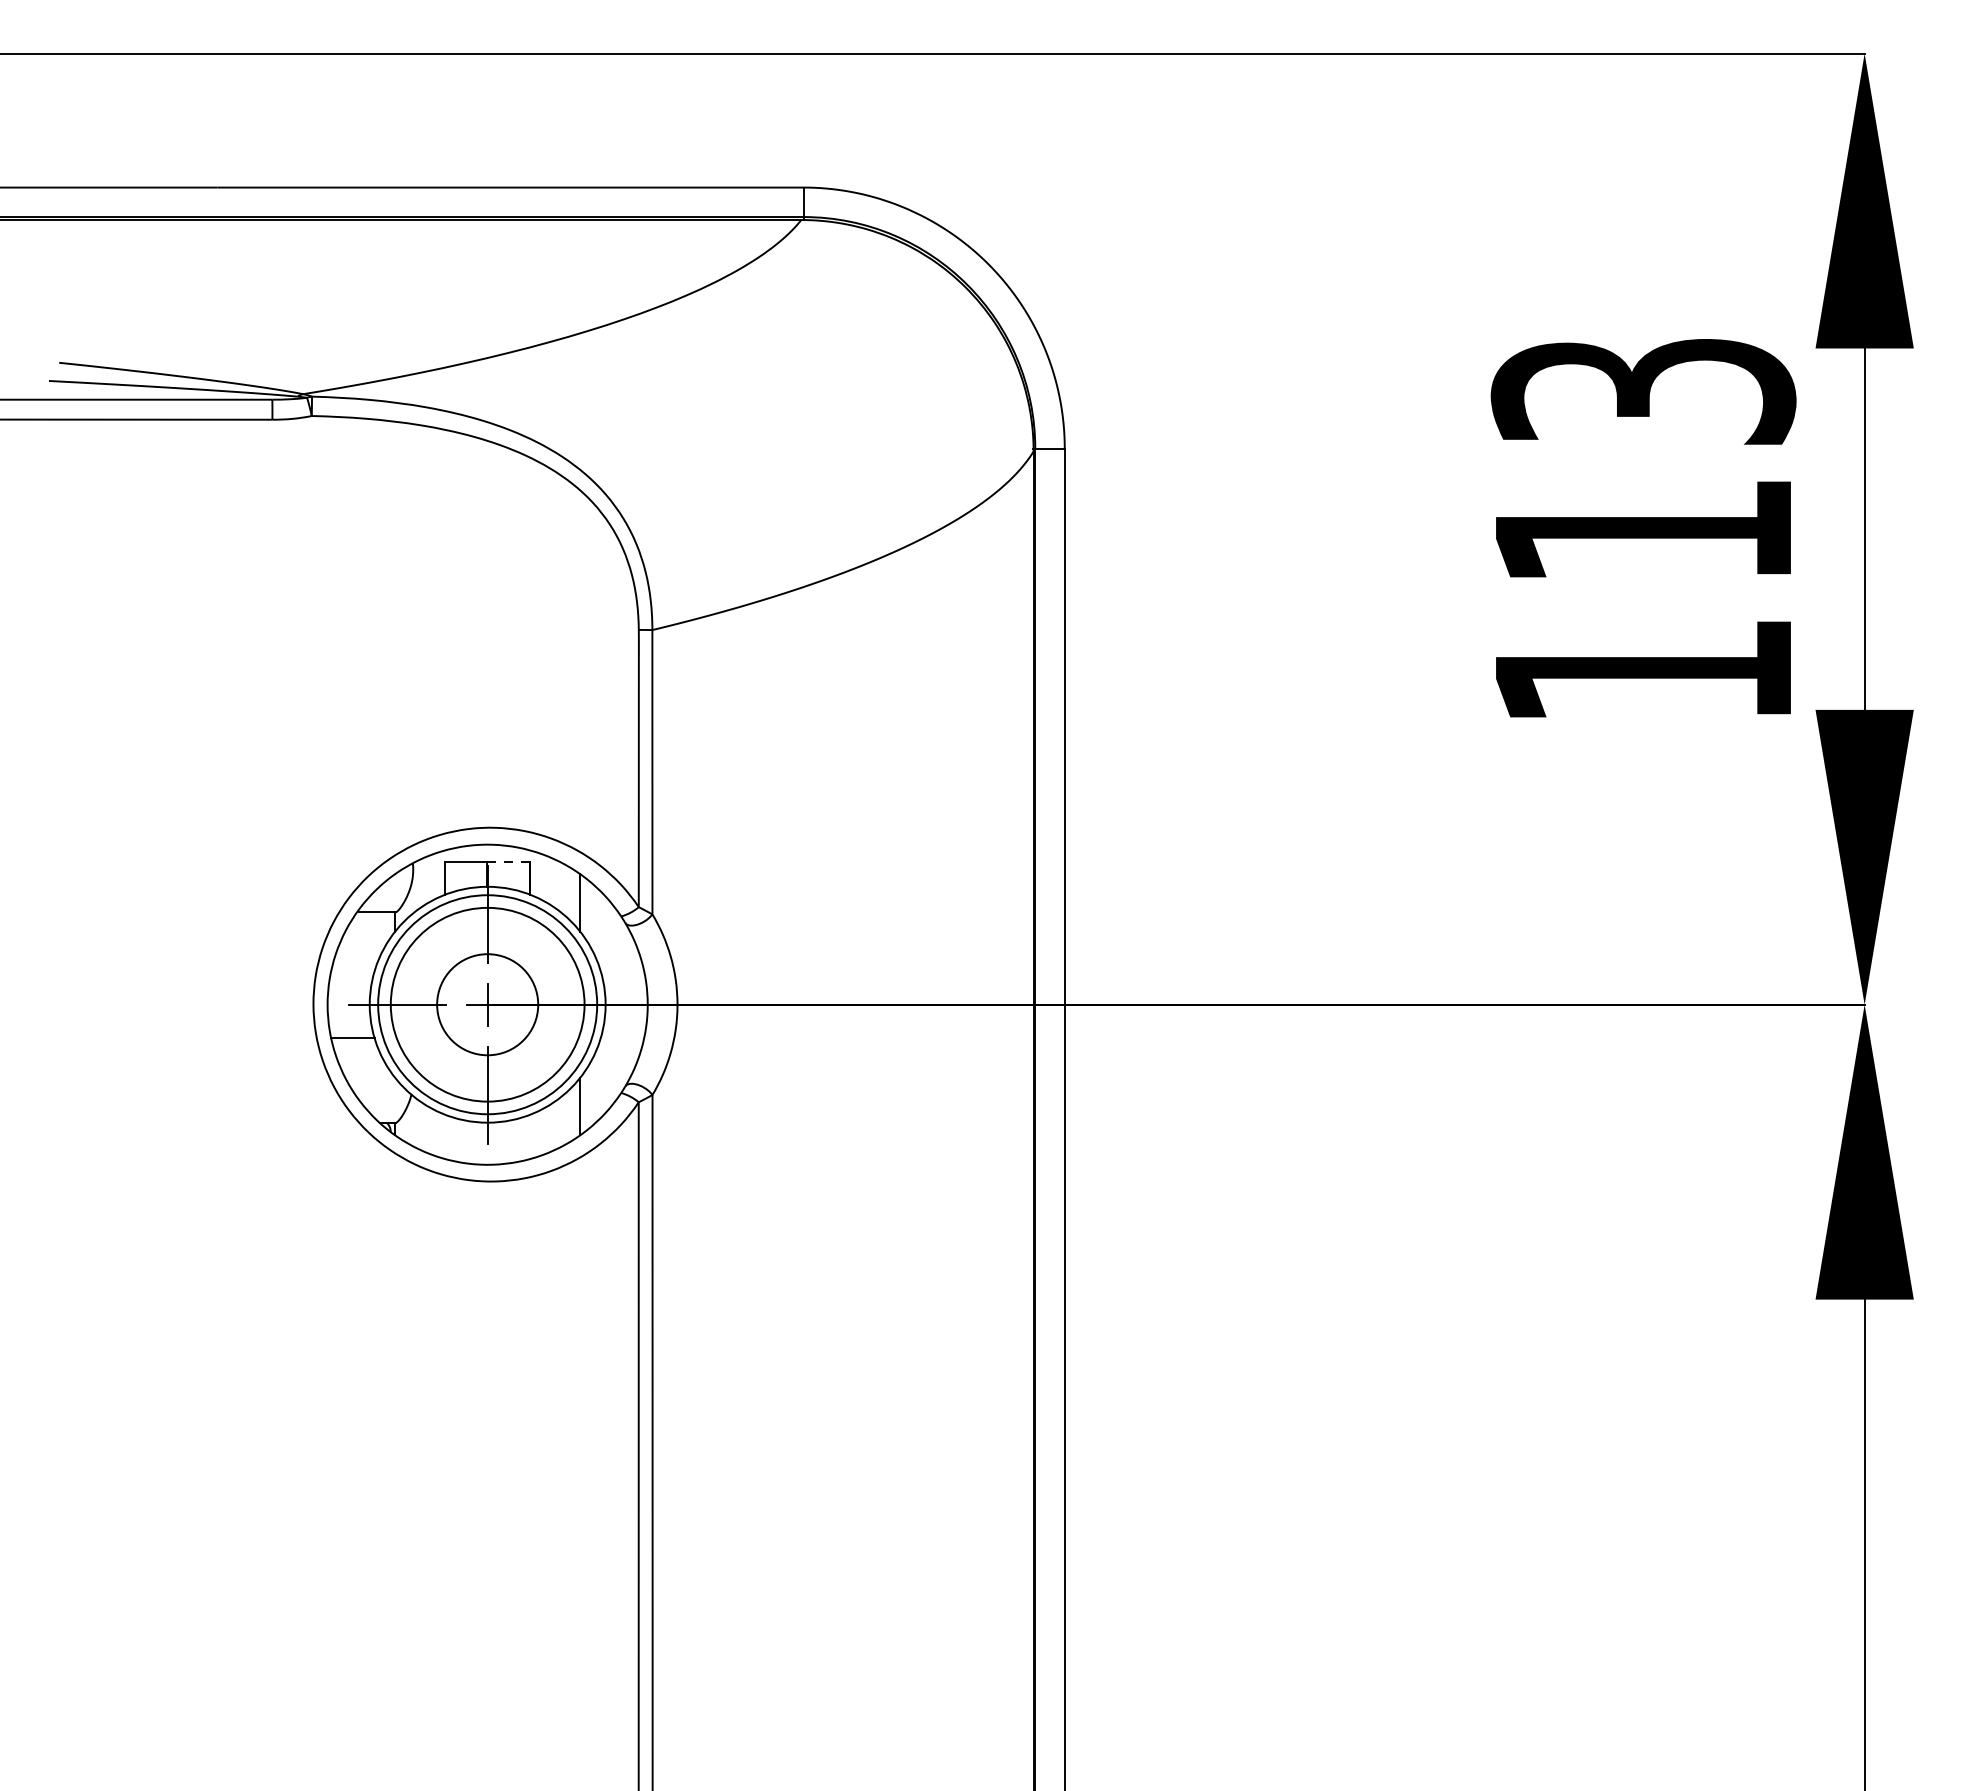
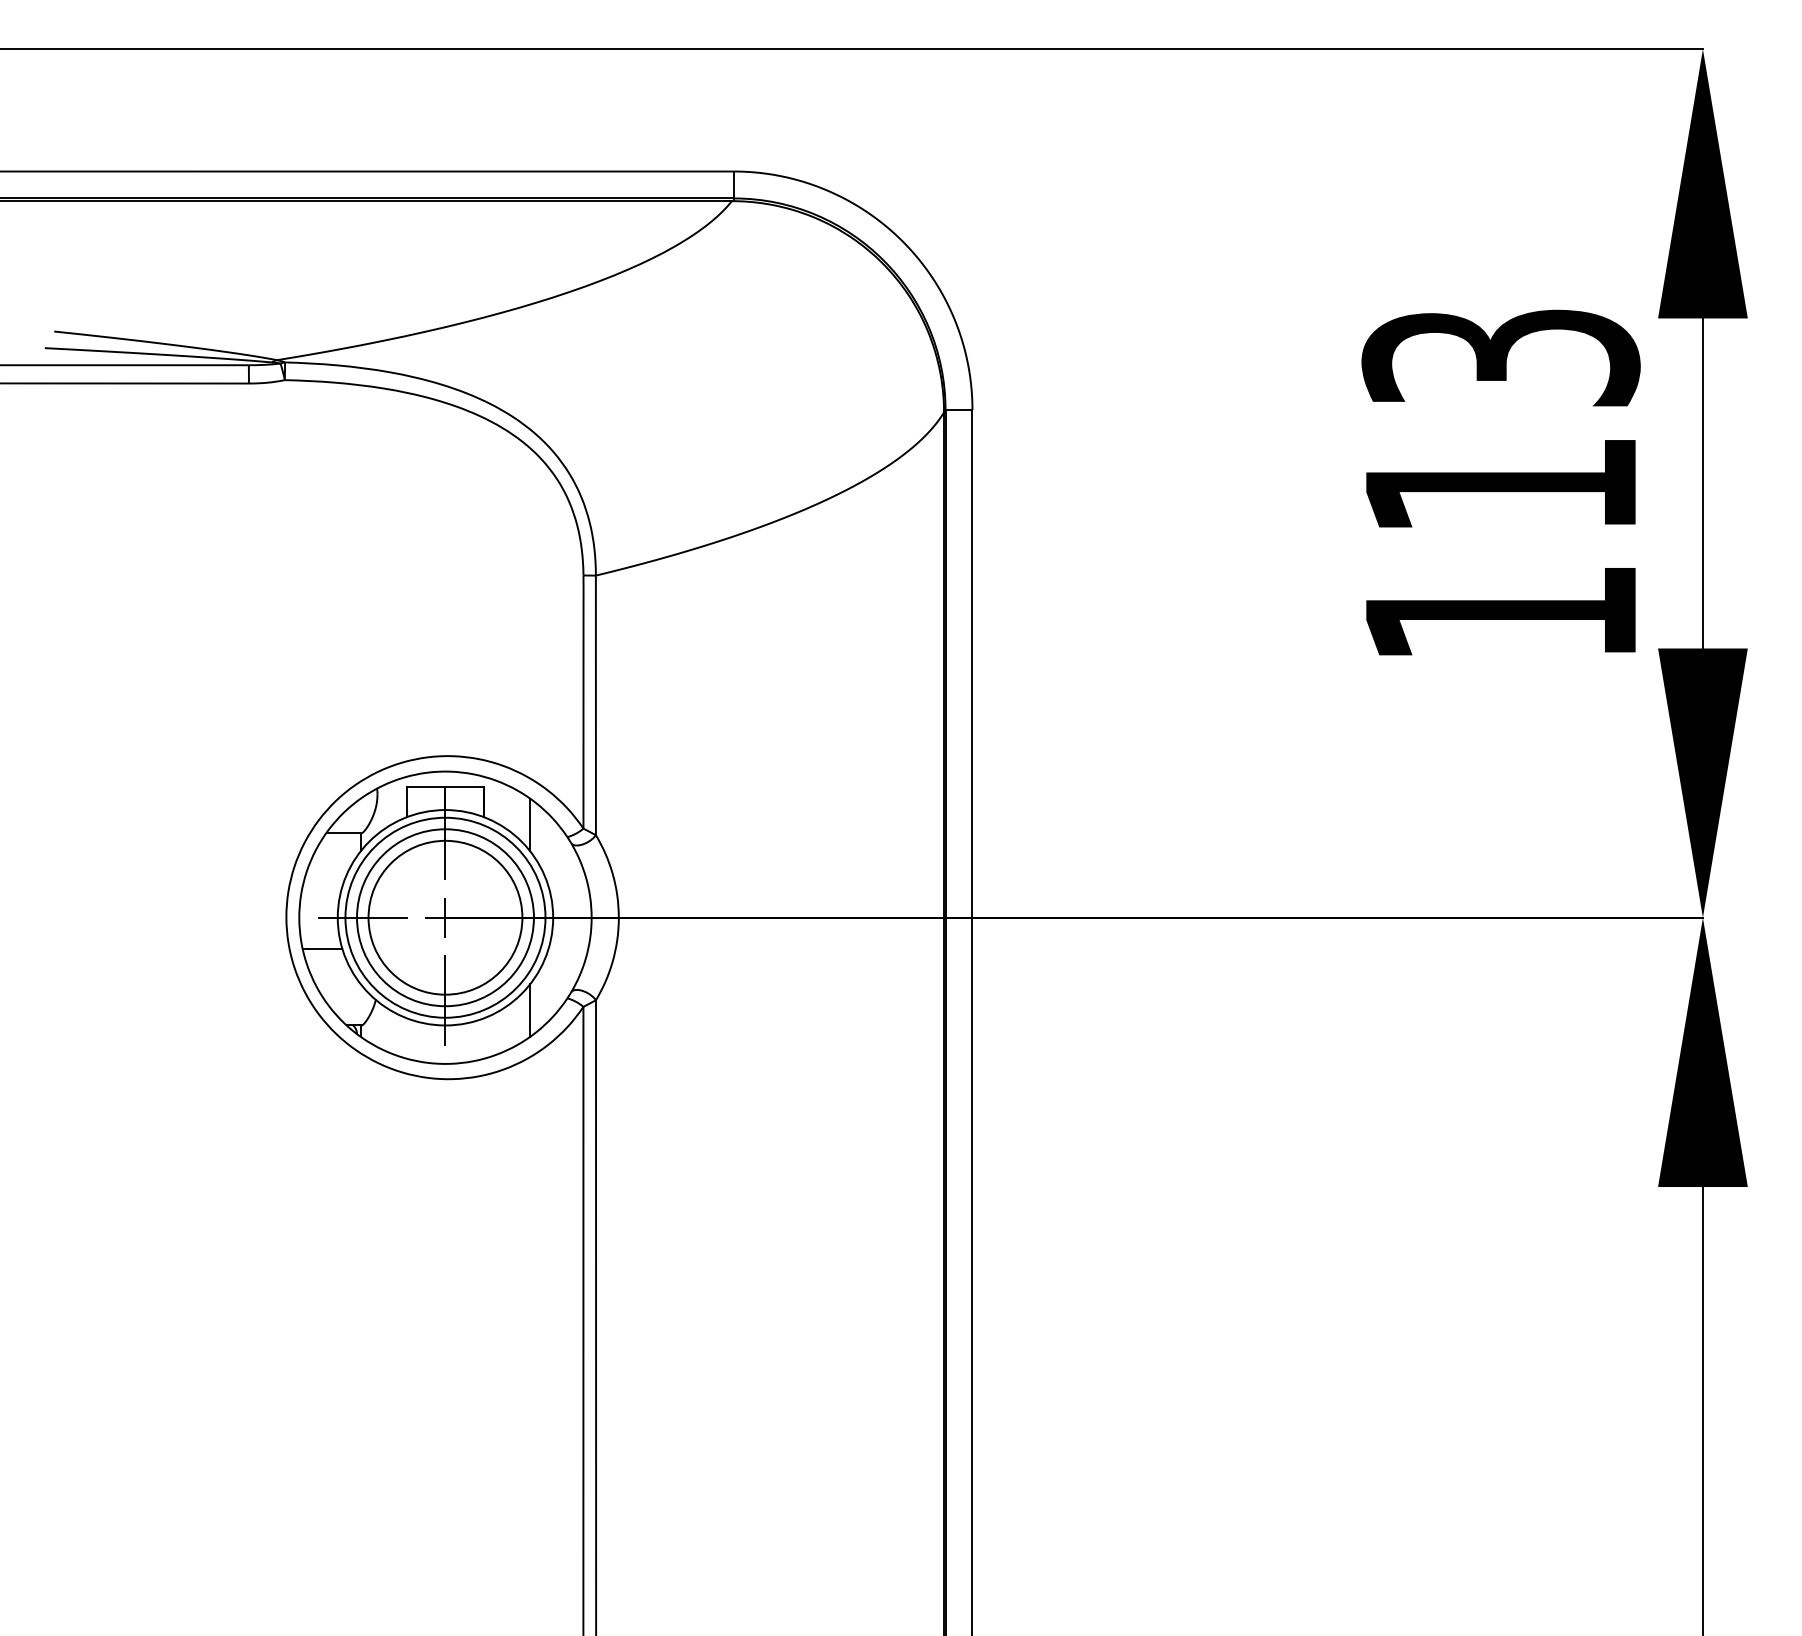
line: (509, 861) -> (465, 786), dashed -> solid
circle: (487, 1004) -> (445, 917), size x1.67

